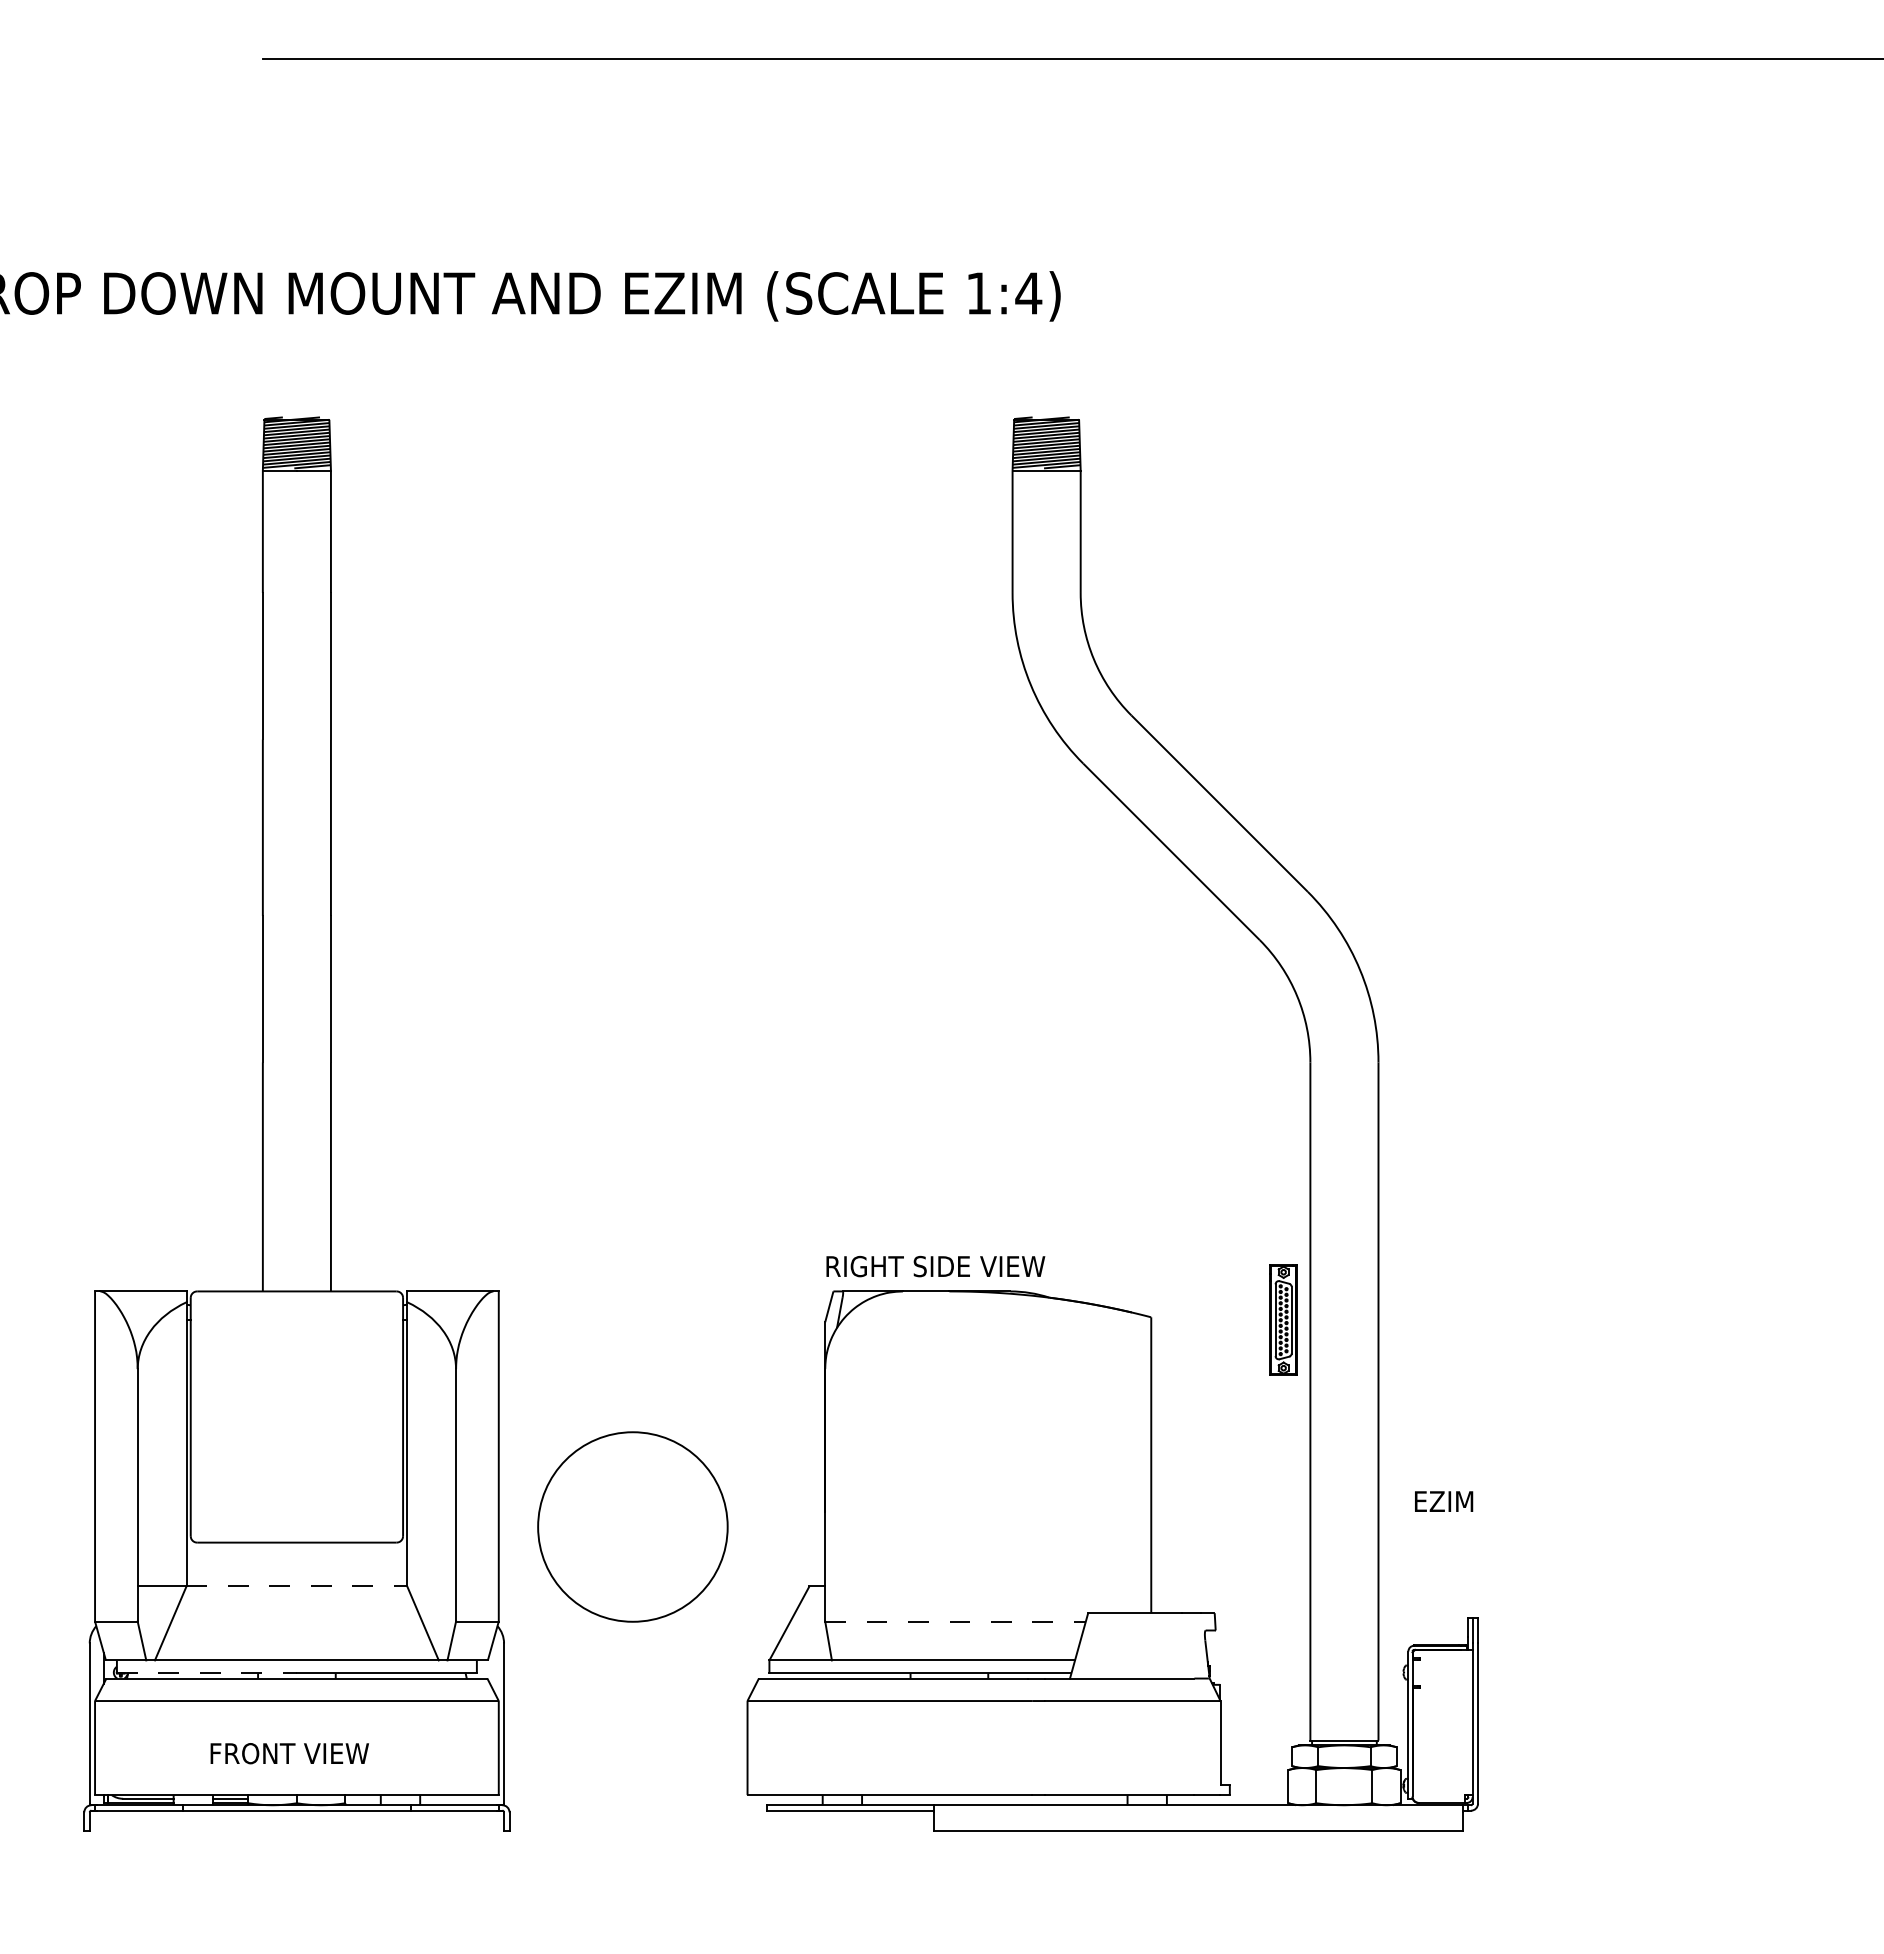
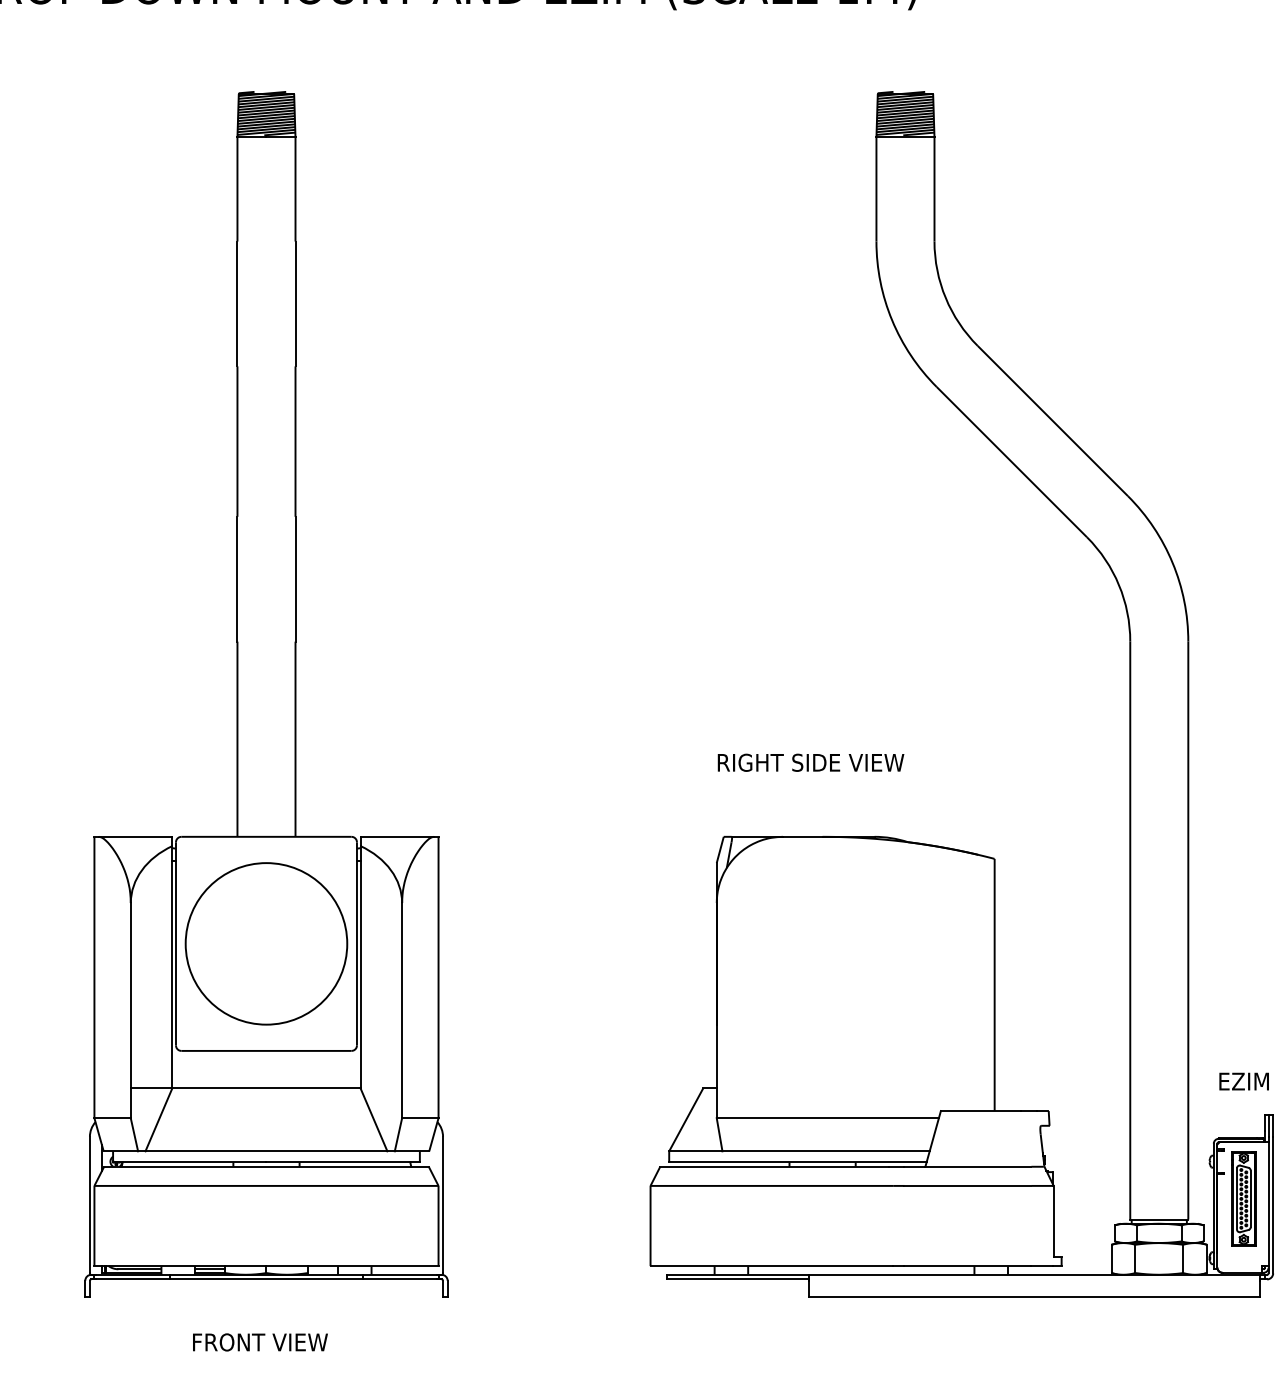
text: (935, 1266) -> (810, 762), moved
part: (1283, 1319) -> (1243, 1198), moved
text: (1444, 1501) -> (1244, 1081), moved
circle: (632, 1526) -> (266, 943), moved
line: (297, 1586) -> (266, 1088), dashed -> solid
line: (956, 1621) -> (828, 1118), dashed -> solid
line: (206, 1673) -> (189, 1162), dashed -> solid
text: (289, 1753) -> (260, 1342), moved

